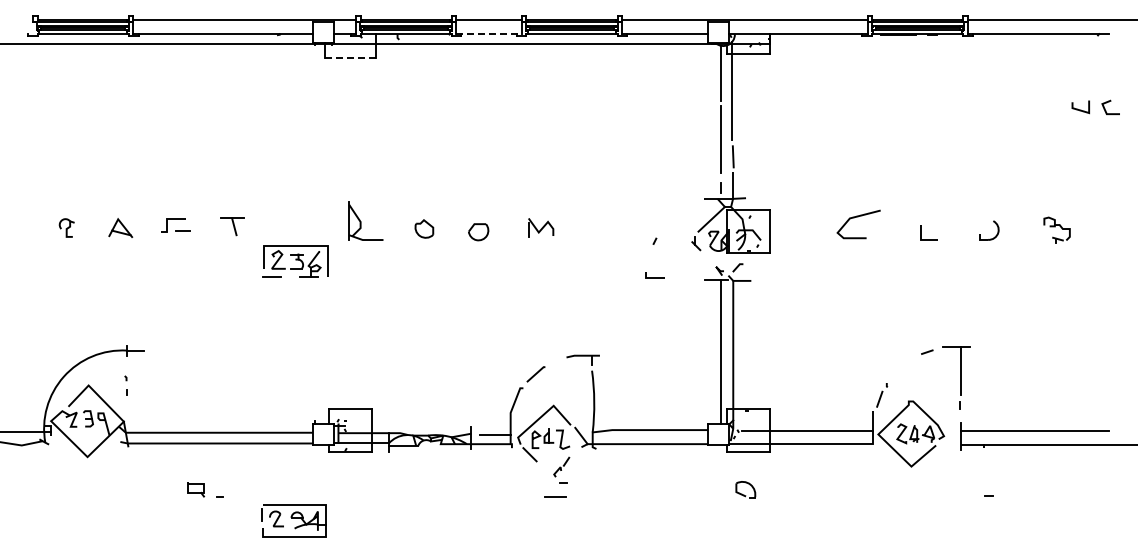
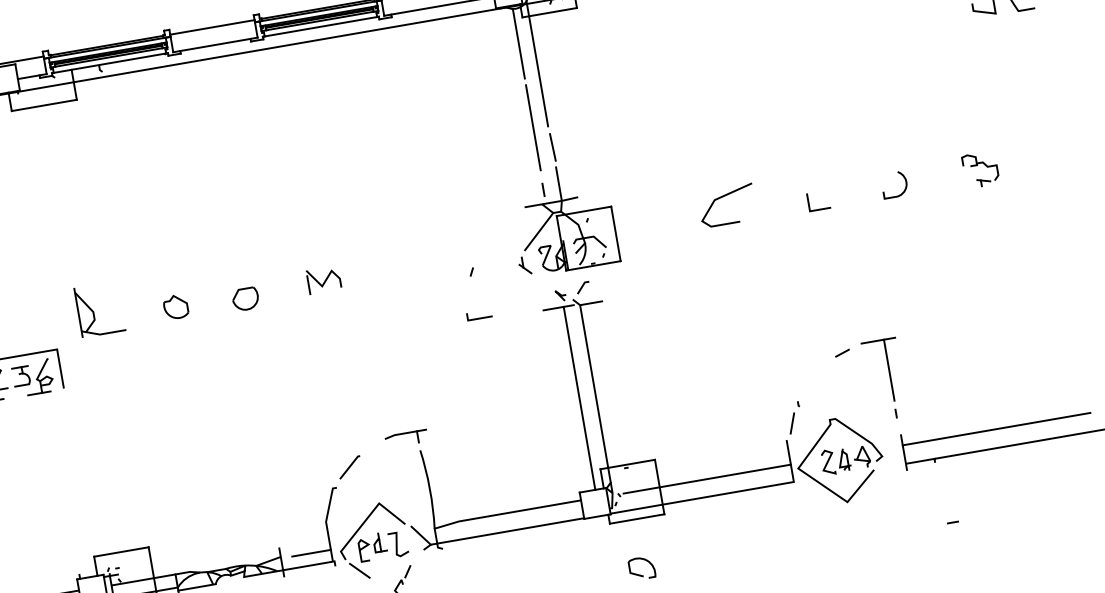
line: (489, 34) -> (216, 45), dashed -> solid
line: (350, 57) -> (44, 105), dashed -> solid

